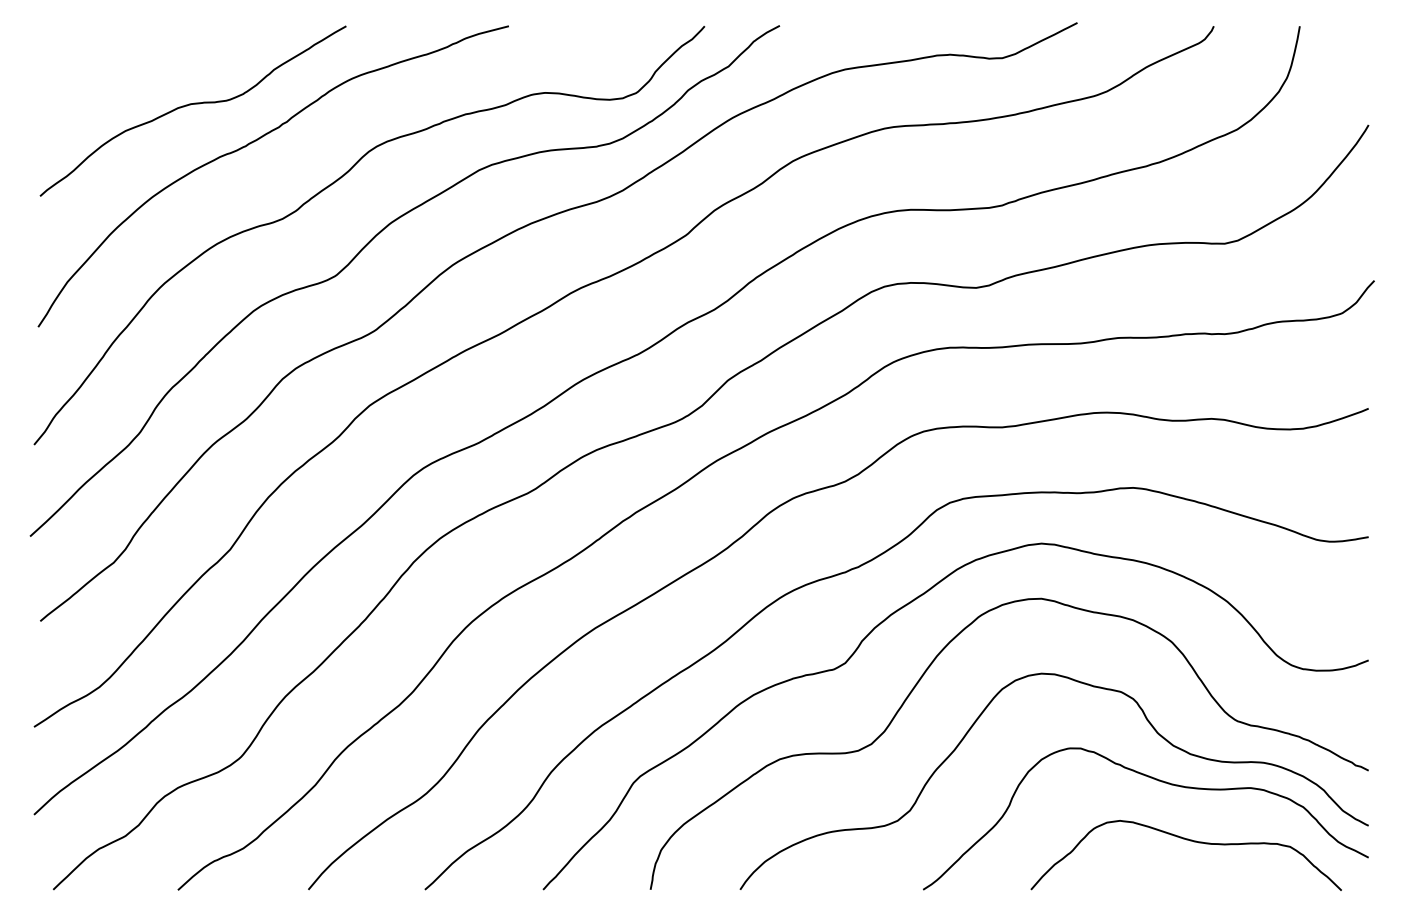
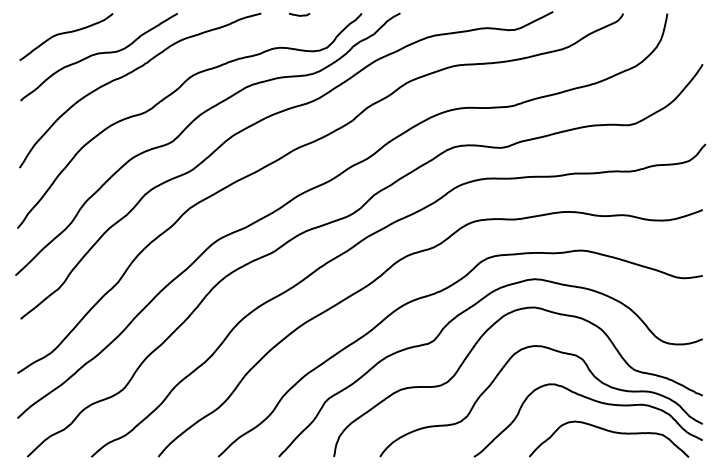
curve: (581, 28) -> (298, 14), added
curve: (129, 65) -> (66, 33), added

